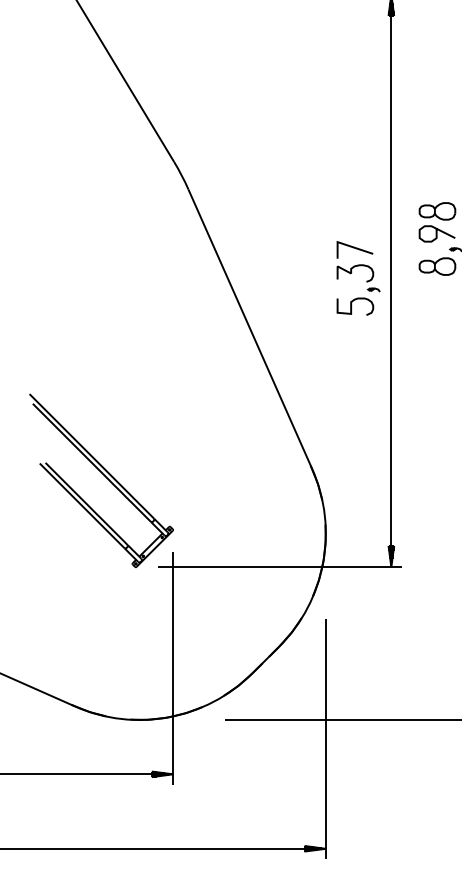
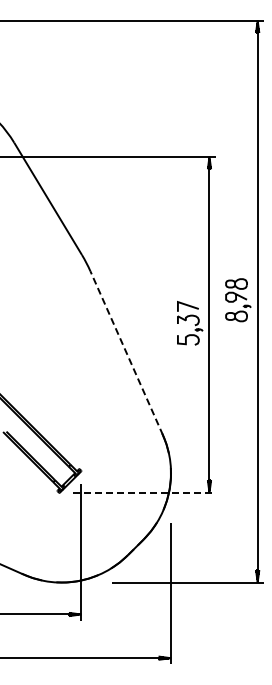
line: (249, 329) -> (126, 353), solid -> dashed
line: (280, 566) -> (144, 492), solid -> dashed

